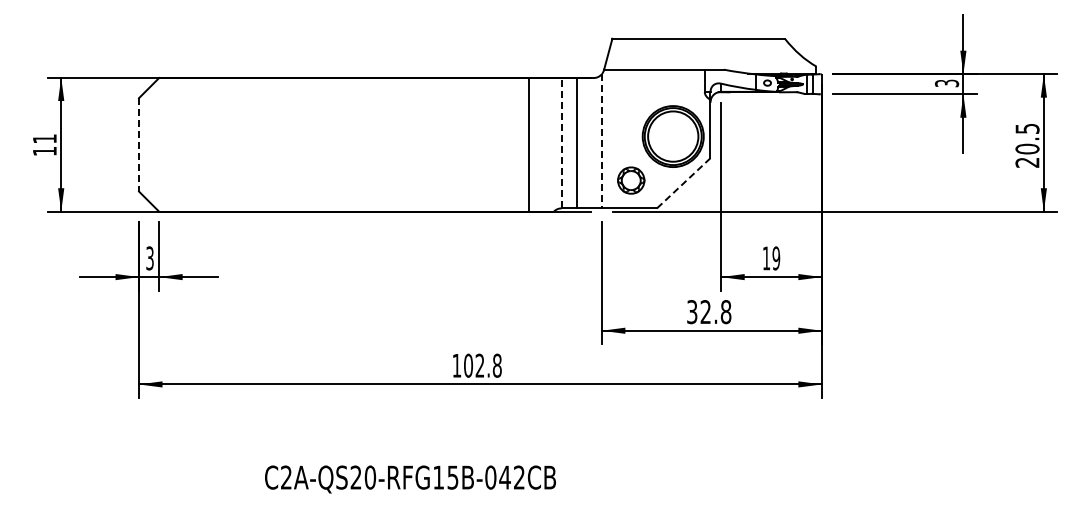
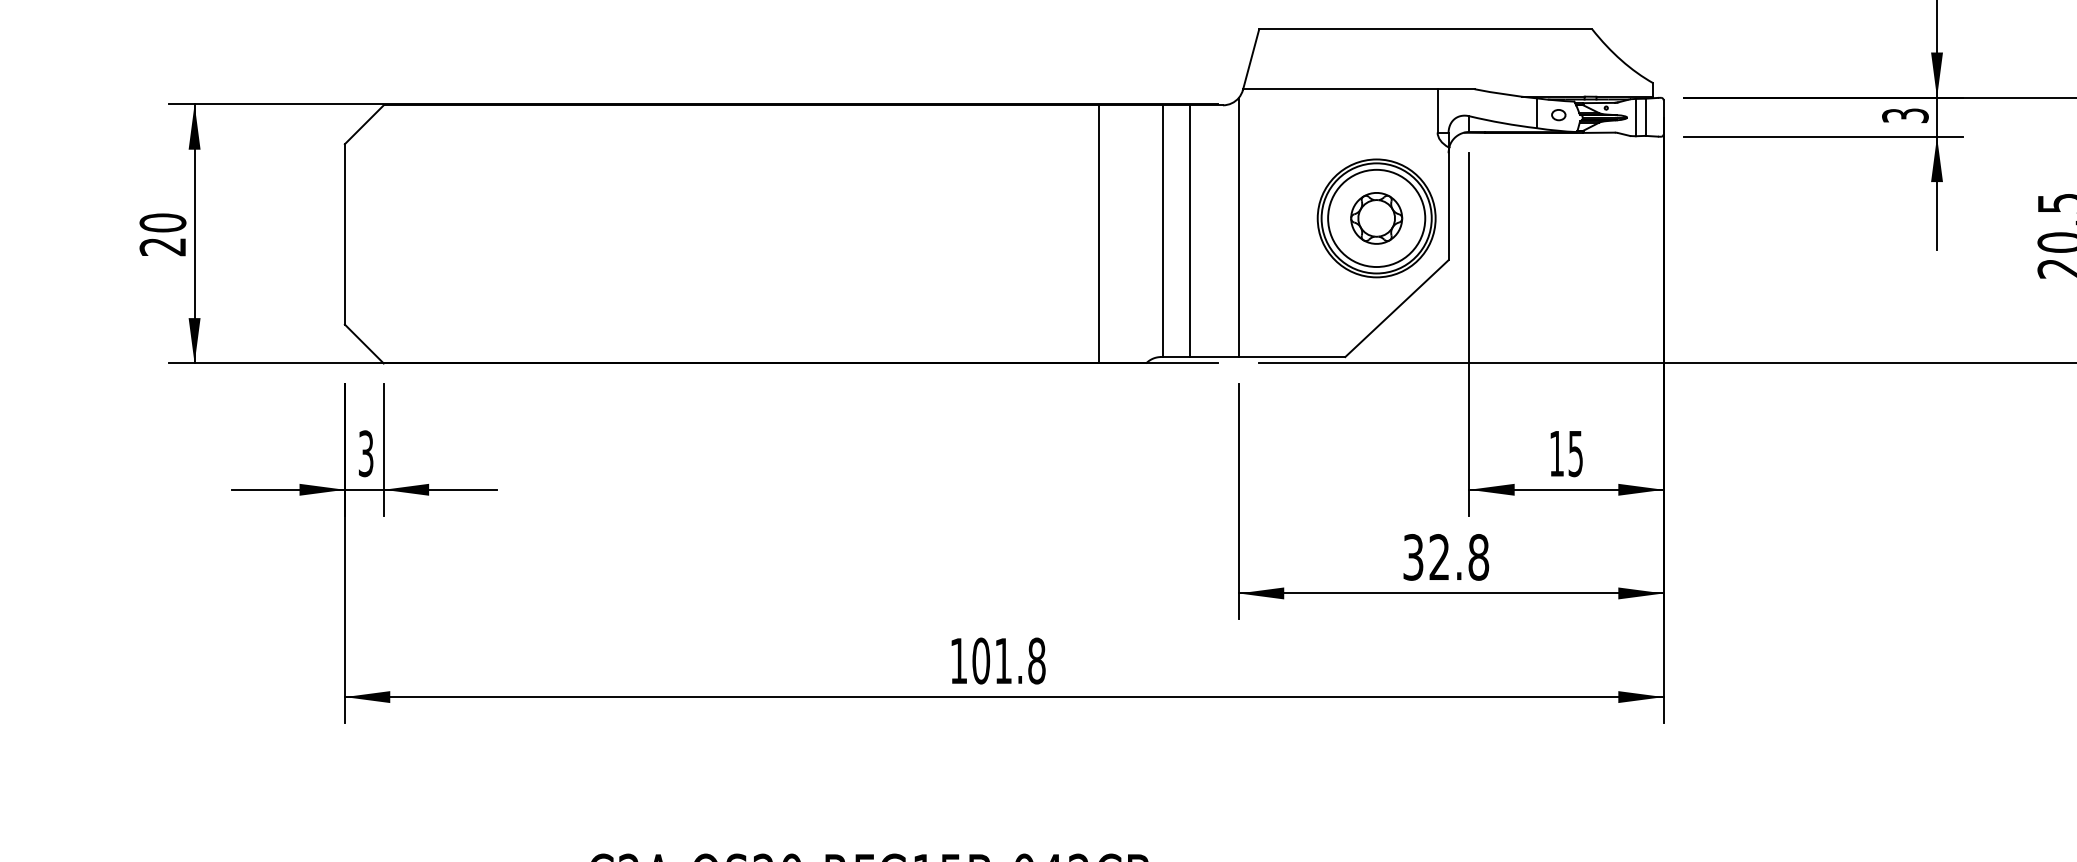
line: (601, 141) -> (1238, 227), dashed -> solid
line: (562, 142) -> (1162, 229), dashed -> solid
line: (139, 144) -> (345, 233), dashed -> solid
text: (44, 145) -> (162, 235), 11 -> 20
part: (631, 180) -> (1377, 218), moved
line: (683, 183) -> (1396, 309), dashed -> solid
text: (776, 258) -> (1576, 453), 19 -> 15
text: (479, 365) -> (1002, 660), 102.8 -> 101.8

